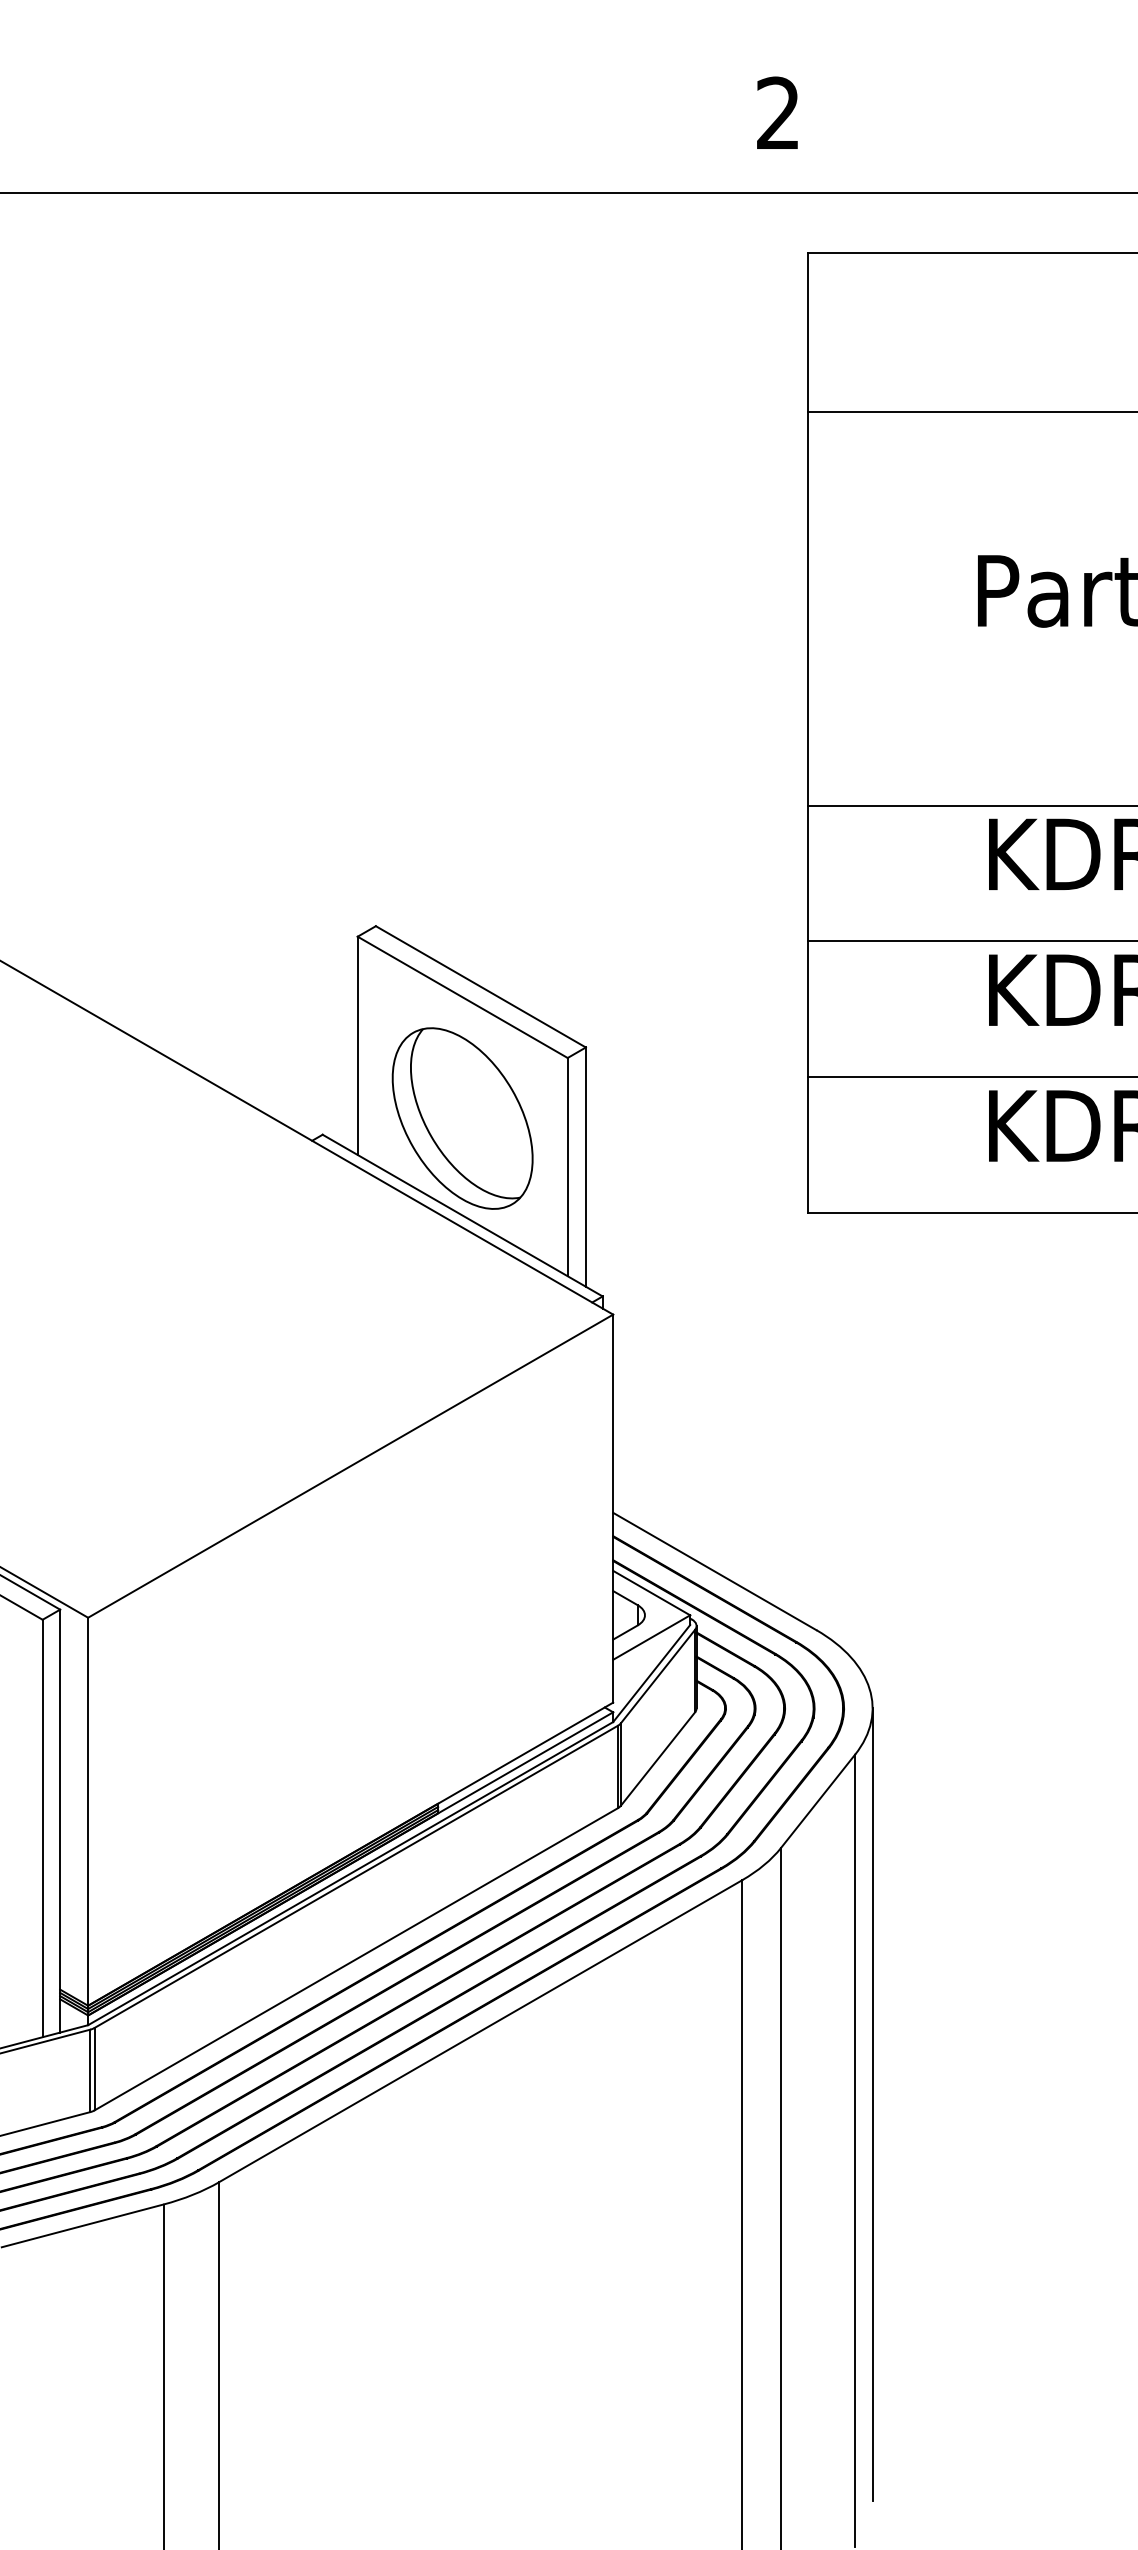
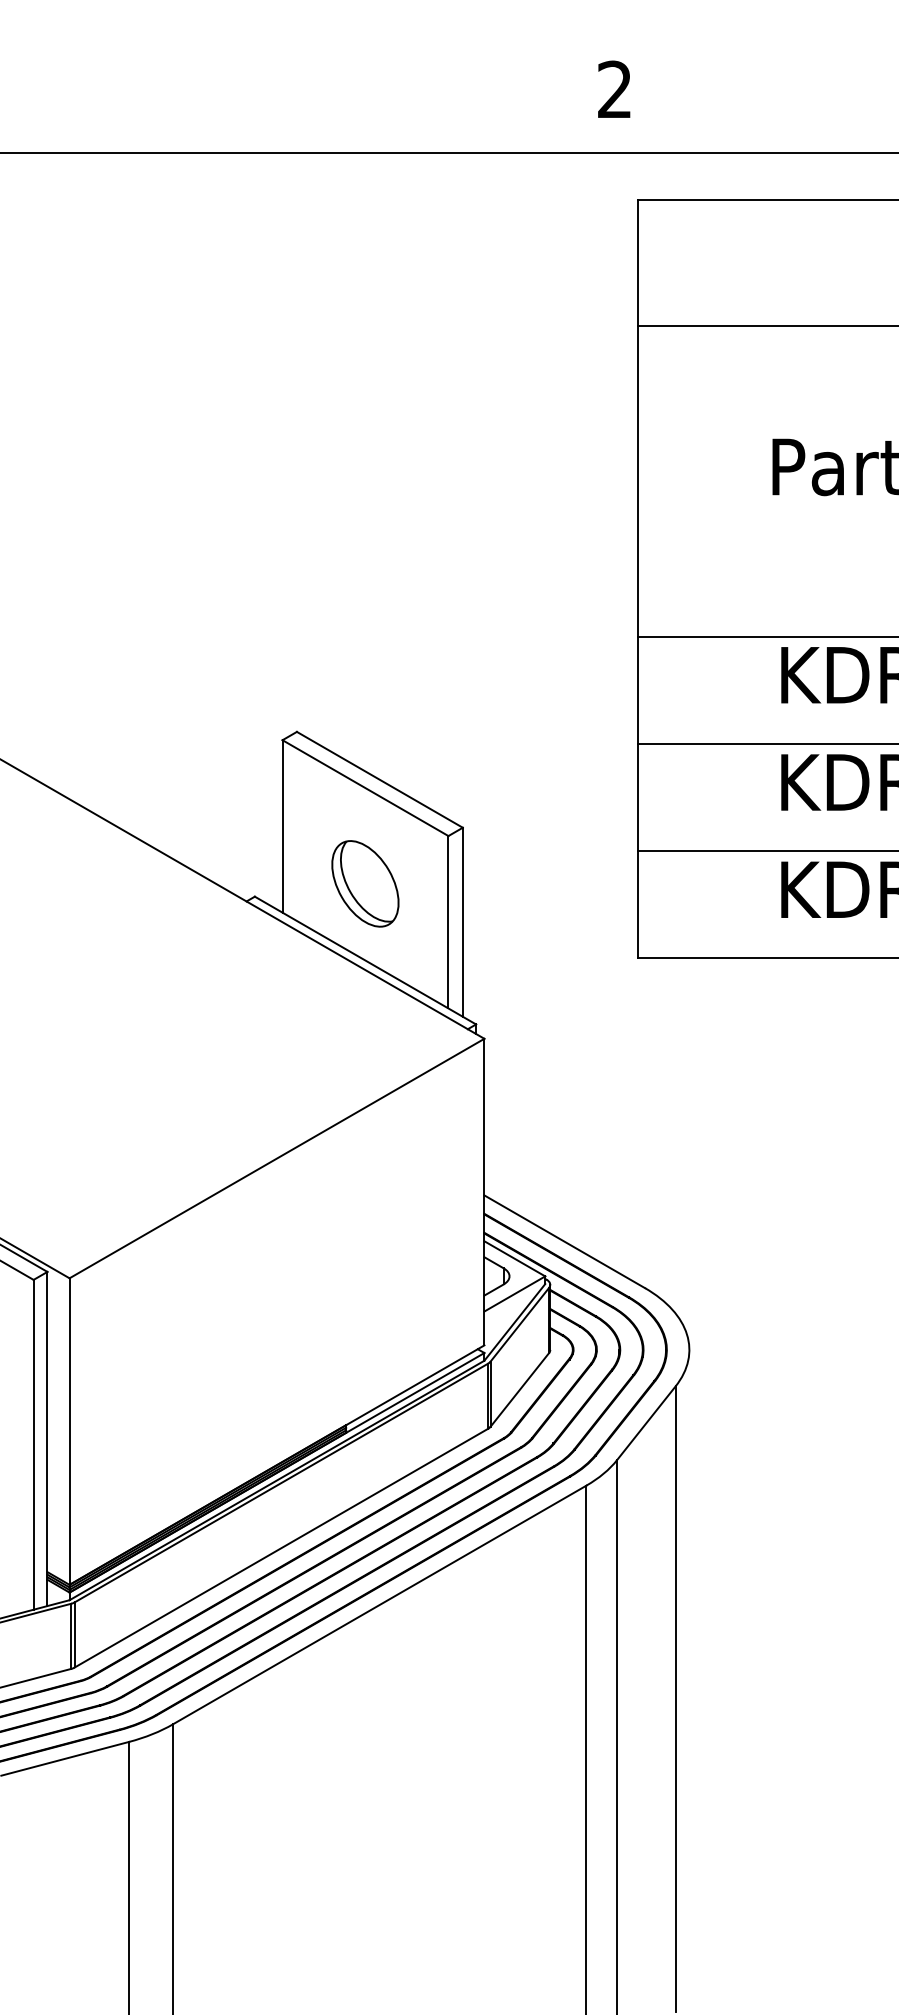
part: (462, 1118) -> (365, 883), size x0.6
line: (872, 2104) -> (689, 1662), removed

